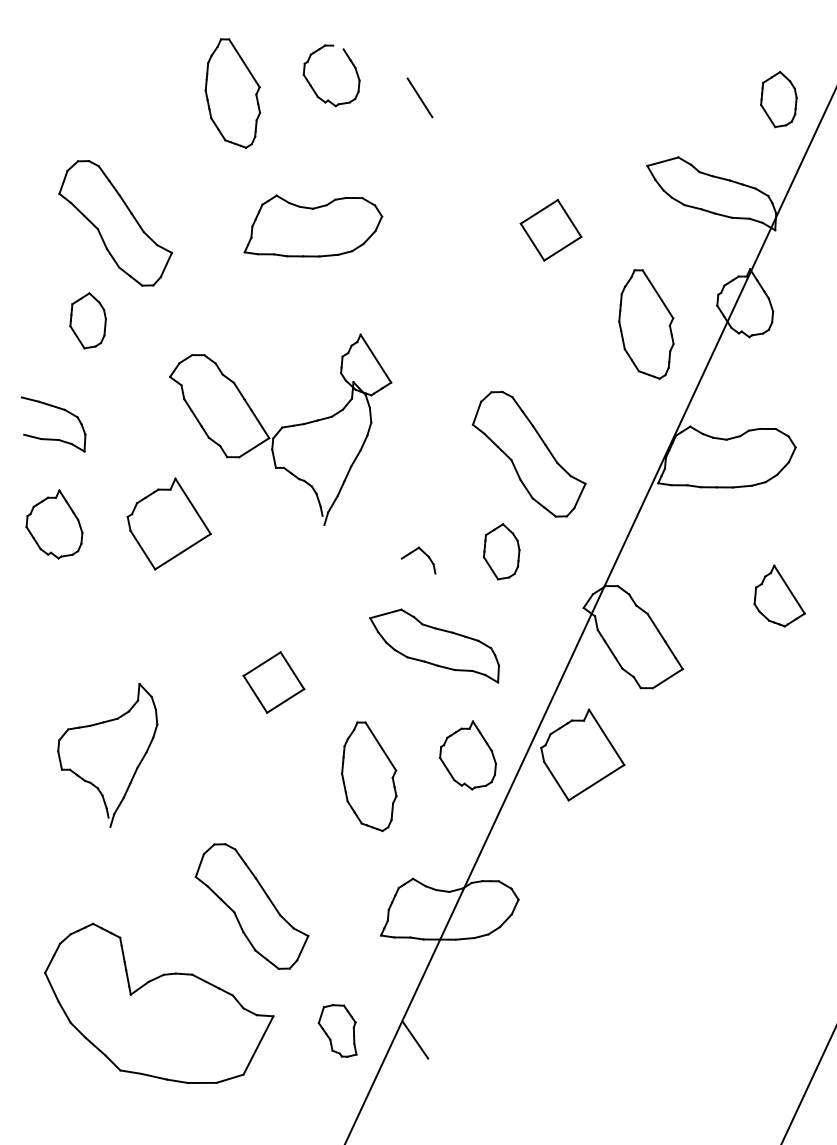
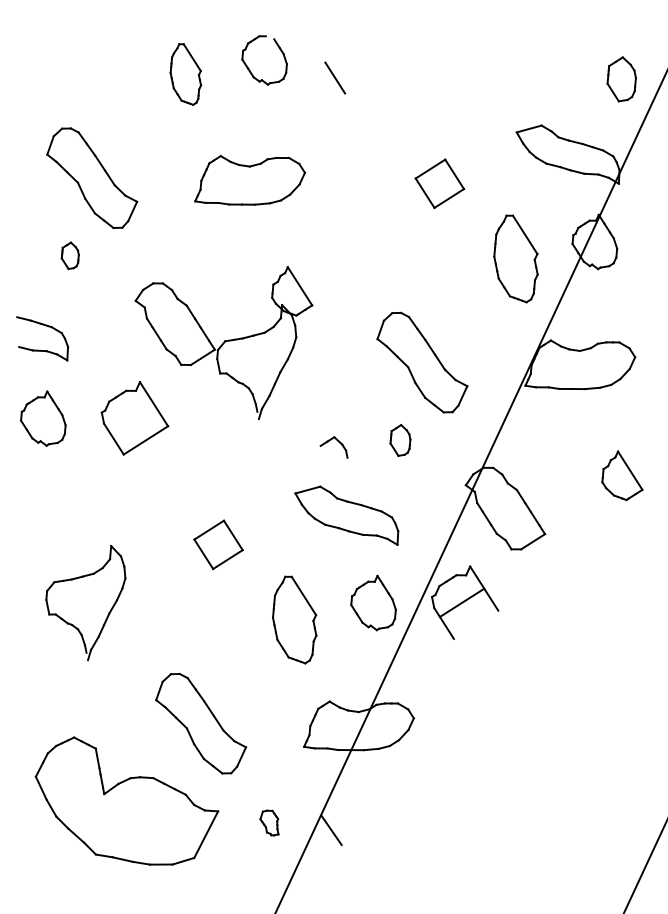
part: (232, 93) -> (185, 74), size x0.7
part: (88, 320) -> (70, 255), size x0.6
part: (501, 551) -> (400, 440), size x0.7
line: (595, 782) -> (461, 602), moved
part: (337, 1030) -> (269, 822), size x0.6

